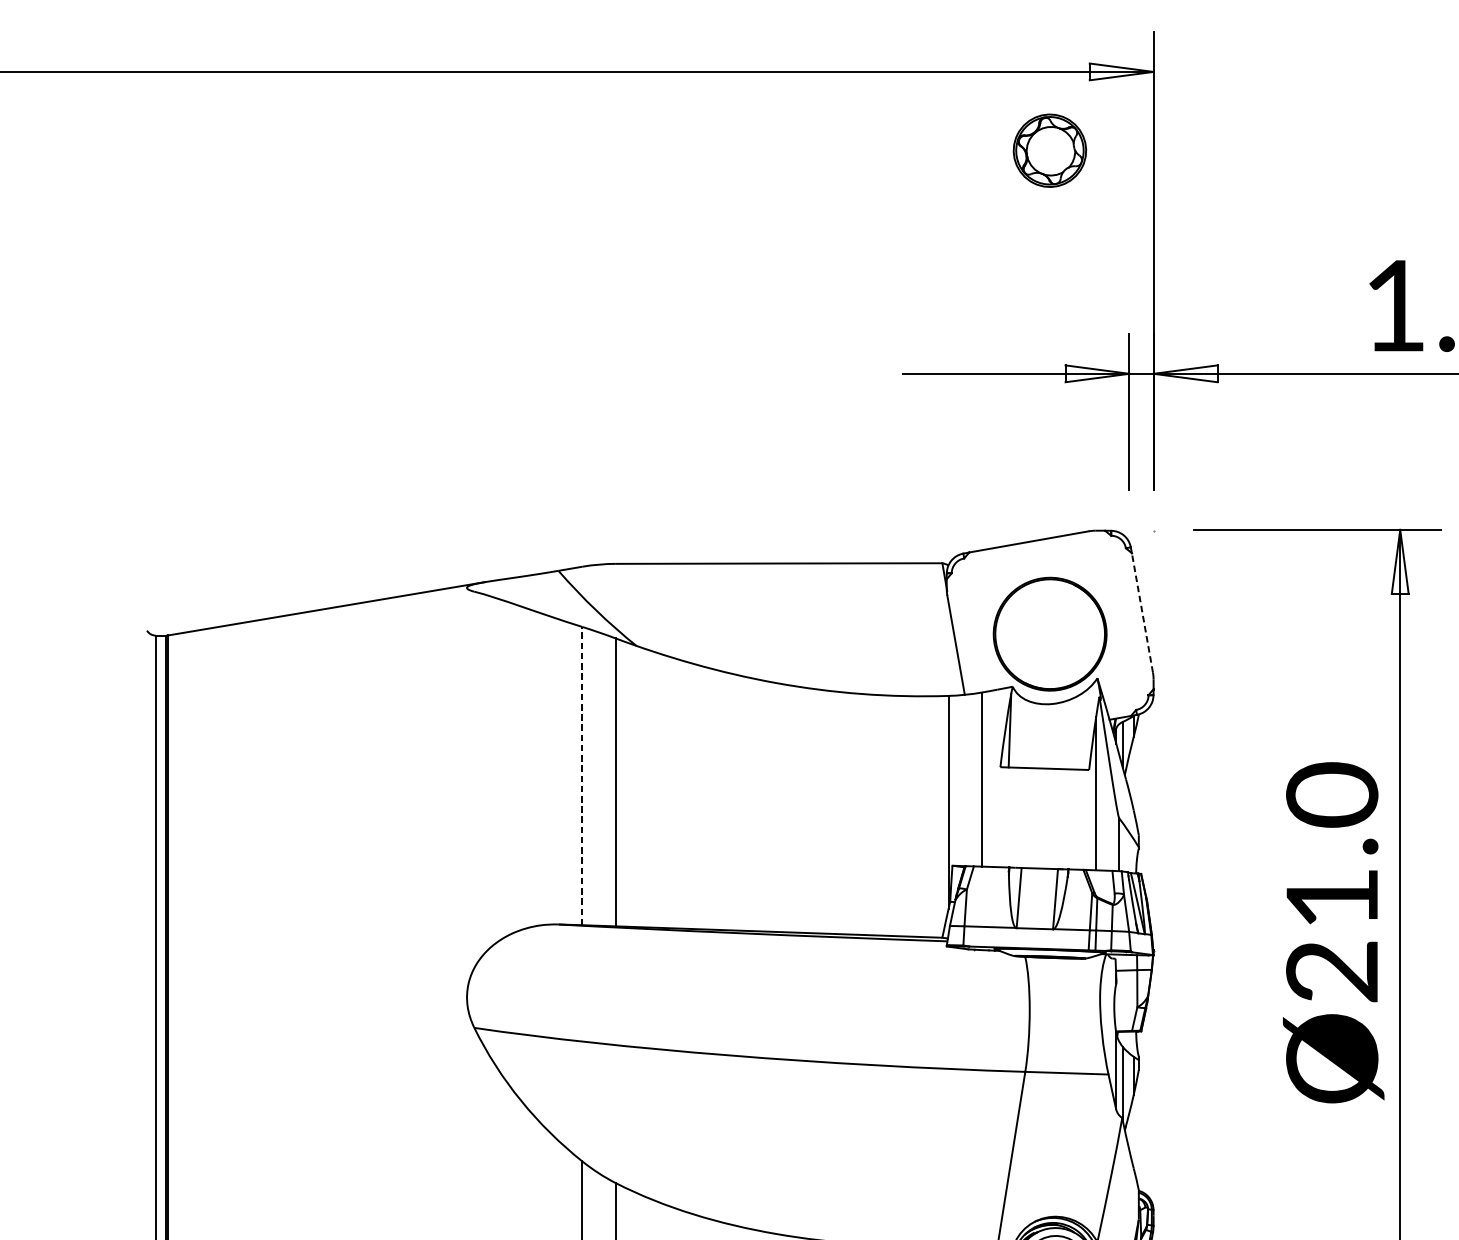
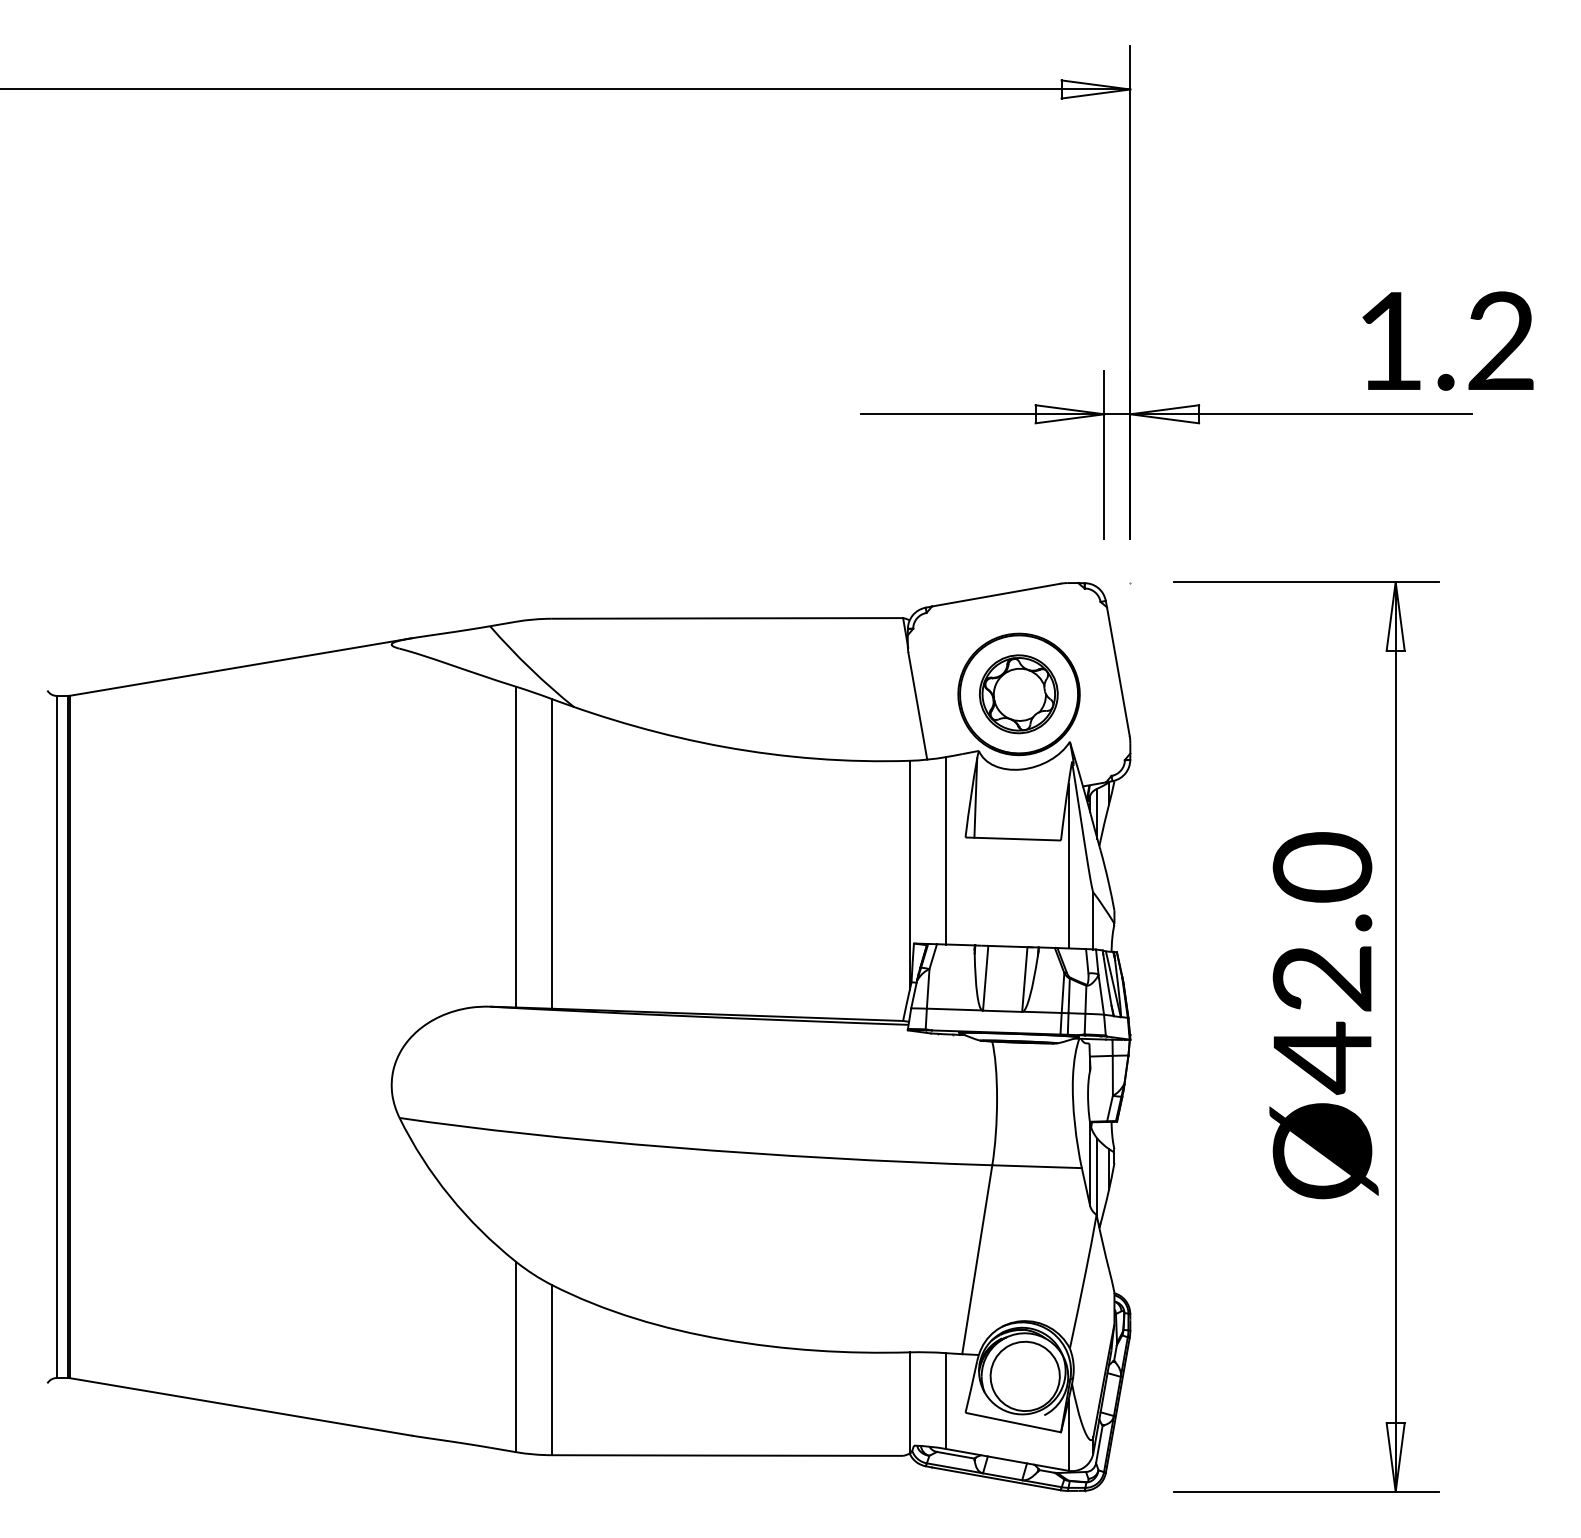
part: (1049, 150) -> (1018, 694), moved
line: (1142, 612) -> (1118, 671), dashed -> solid
line: (582, 775) -> (515, 846), dashed -> solid
text: (1331, 937) -> (1321, 1020), Ø21.0 -> Ø42.0

